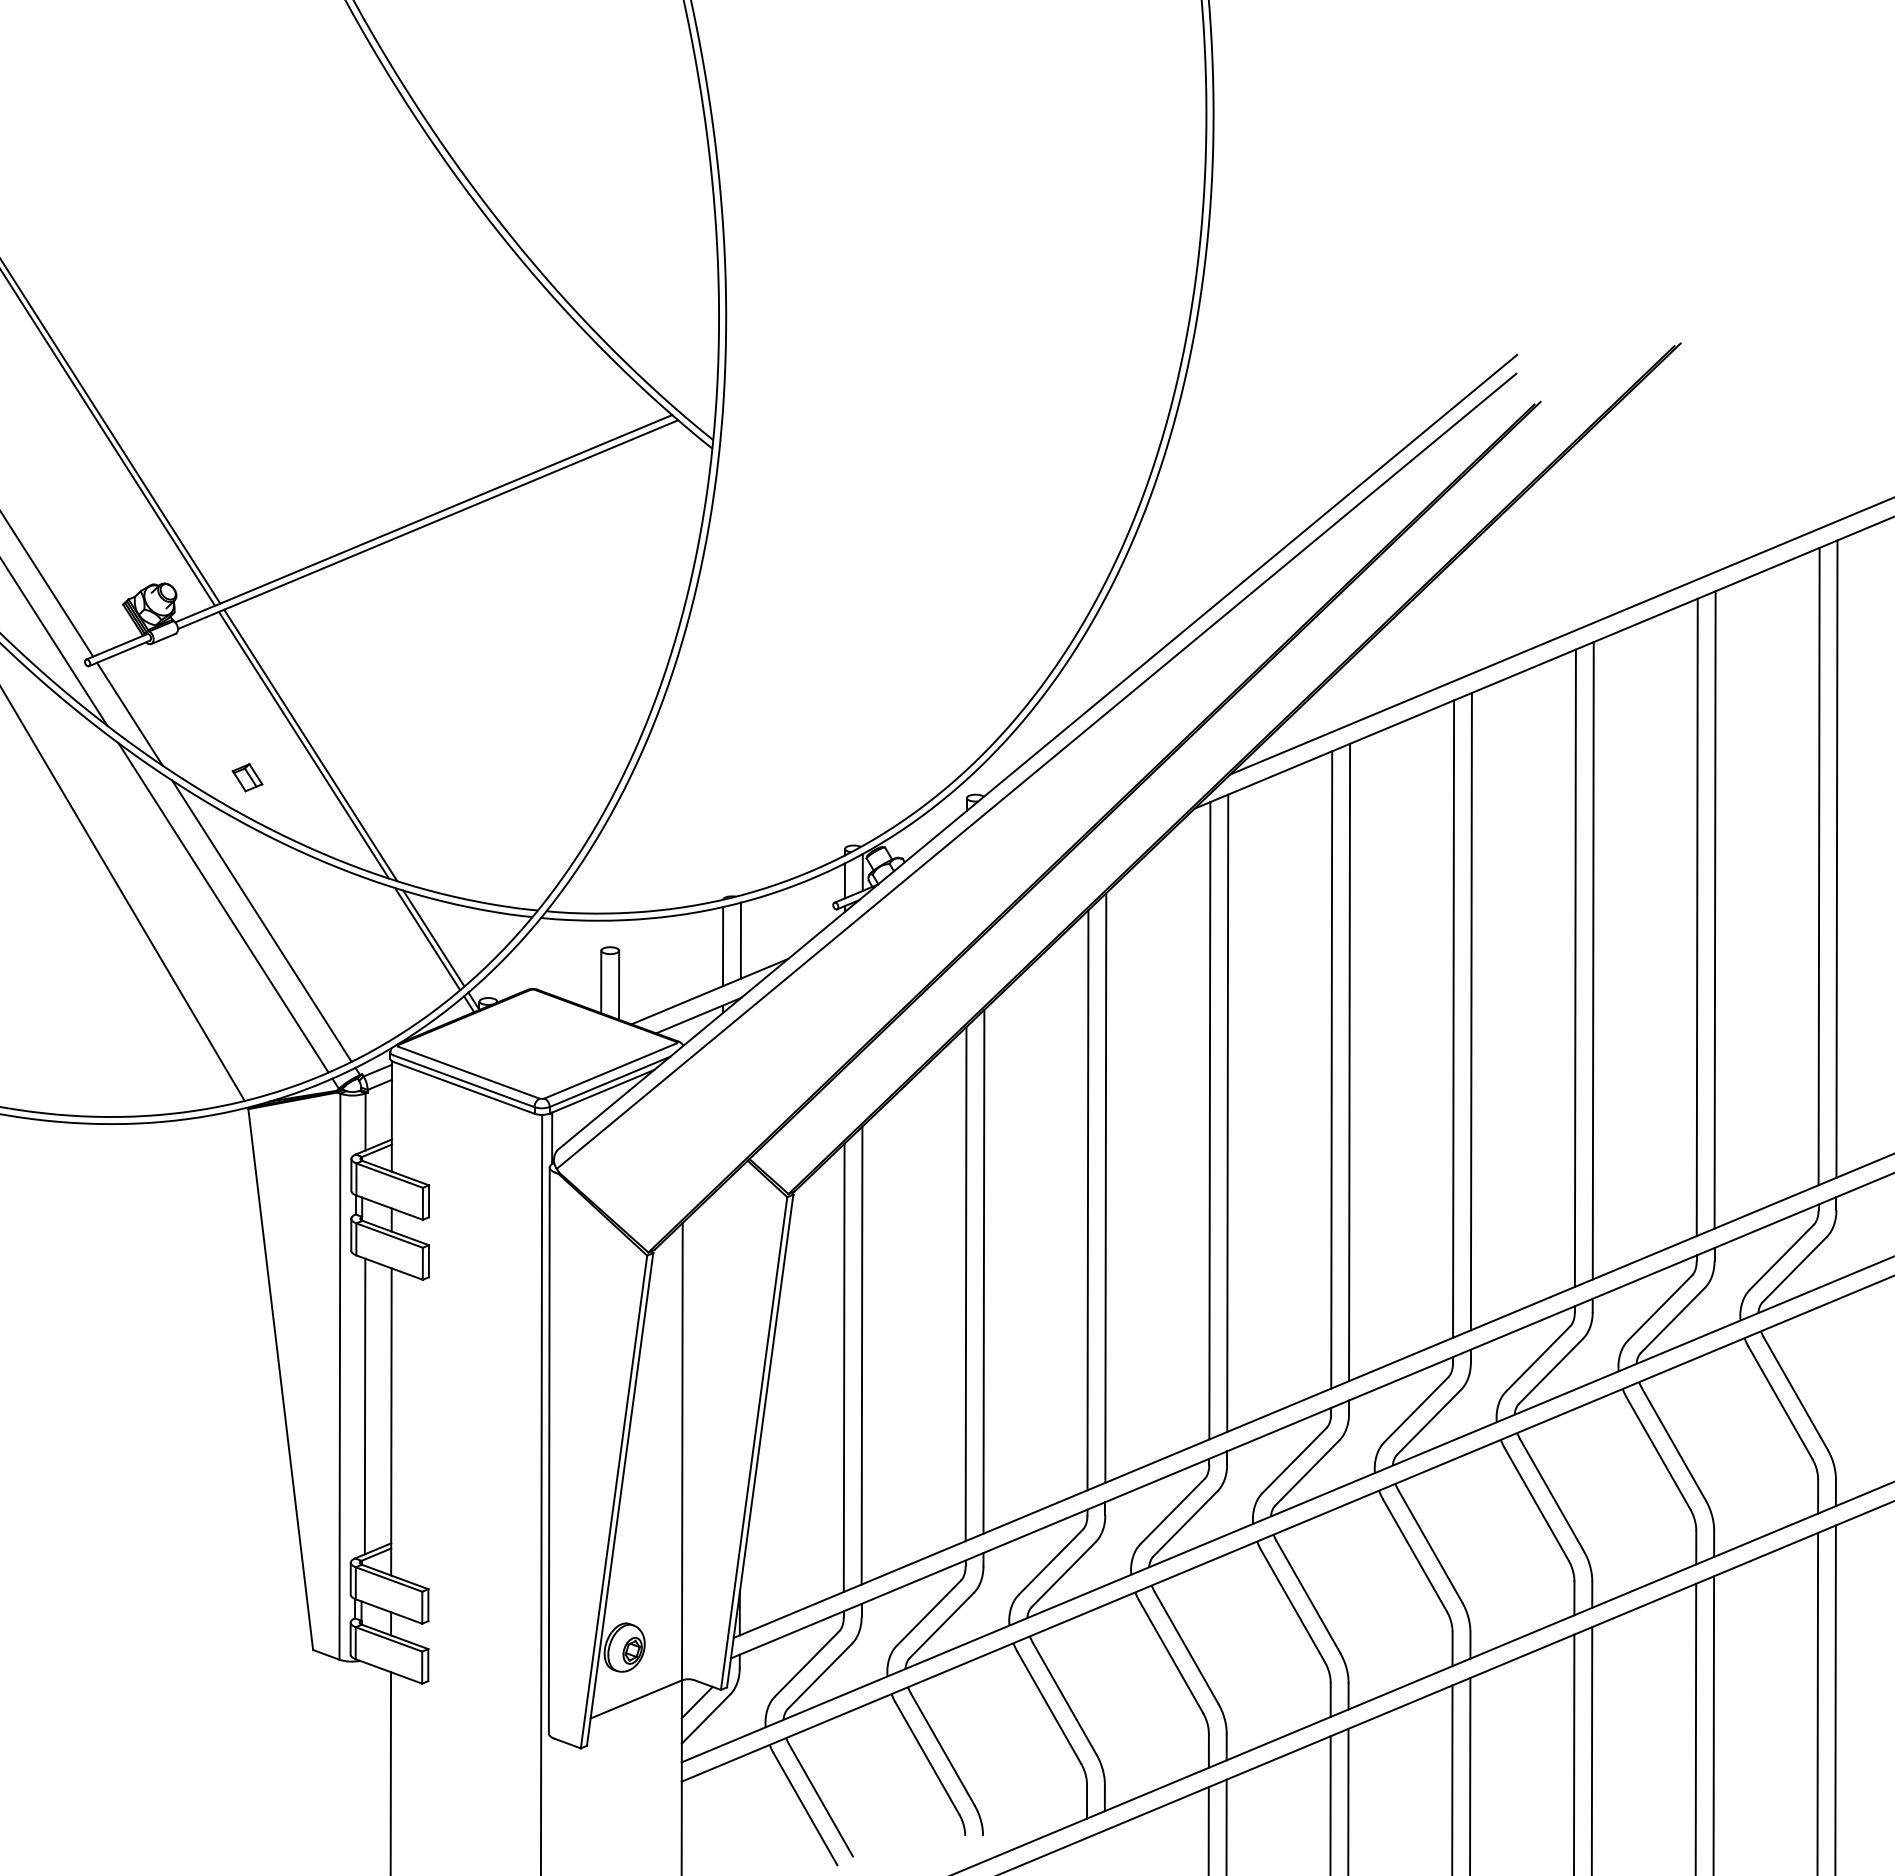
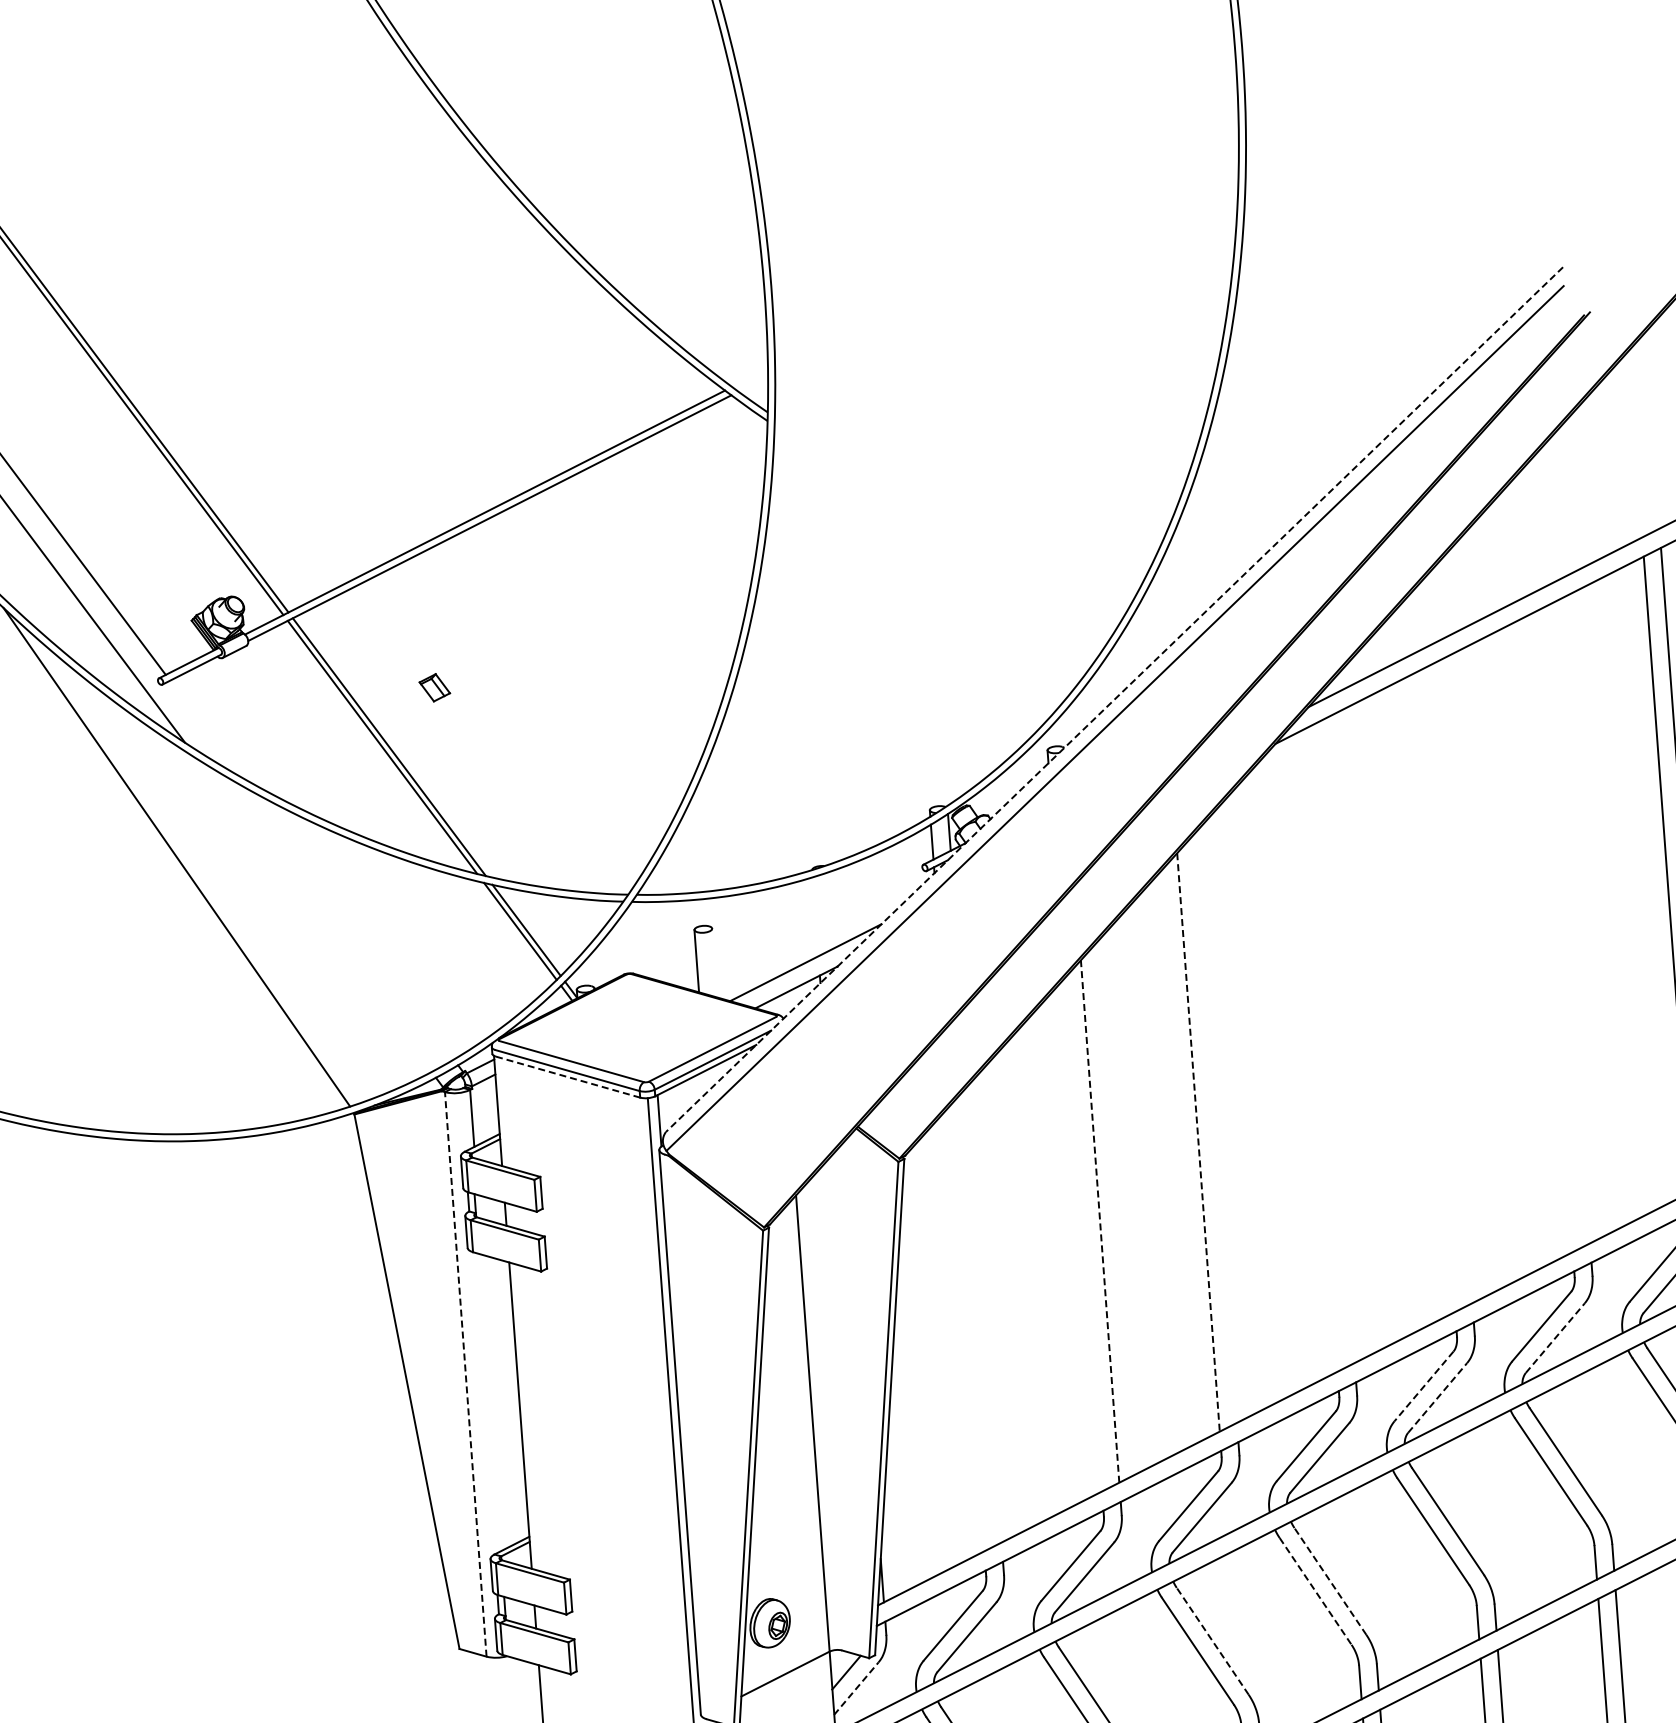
line: (129, 713) -> (206, 728), removed
line: (1037, 752) -> (1114, 699), solid -> dashed
part: (247, 777) -> (434, 687), moved
line: (223, 907) -> (314, 915), removed
line: (261, 920) -> (353, 925), removed
line: (740, 940) -> (832, 909), removed
line: (723, 946) -> (816, 916), removed
line: (619, 984) -> (715, 962), removed
line: (1470, 1011) -> (1565, 925), removed
line: (1453, 1018) -> (1549, 933), removed
line: (1349, 1062) -> (1448, 985), removed
line: (1331, 1069) -> (1431, 993), removed
line: (464, 1087) -> (568, 1076), solid -> dashed
line: (1227, 1113) -> (1331, 1045), removed
line: (1209, 1120) -> (1313, 1053), removed
line: (1105, 1187) -> (1215, 1128), removed
line: (1087, 1200) -> (1198, 1142), solid -> dashed
line: (983, 1271) -> (1099, 1221), solid -> dashed
line: (965, 1284) -> (1082, 1235), removed
line: (861, 1355) -> (984, 1314), removed
line: (843, 1367) -> (967, 1327), removed
line: (339, 1376) -> (465, 1374), solid -> dashed
line: (364, 1406) -> (492, 1402), removed
line: (1429, 1422) -> (1555, 1338), solid -> dashed
line: (1294, 1460) -> (1423, 1386), solid -> dashed
line: (1307, 1473) -> (1437, 1398), solid -> dashed
line: (1186, 1647) -> (1330, 1580), solid -> dashed
line: (1171, 1657) -> (1316, 1592), solid -> dashed
line: (1064, 1698) -> (1212, 1640), solid -> dashed
line: (706, 1718) -> (856, 1687), solid -> dashed

